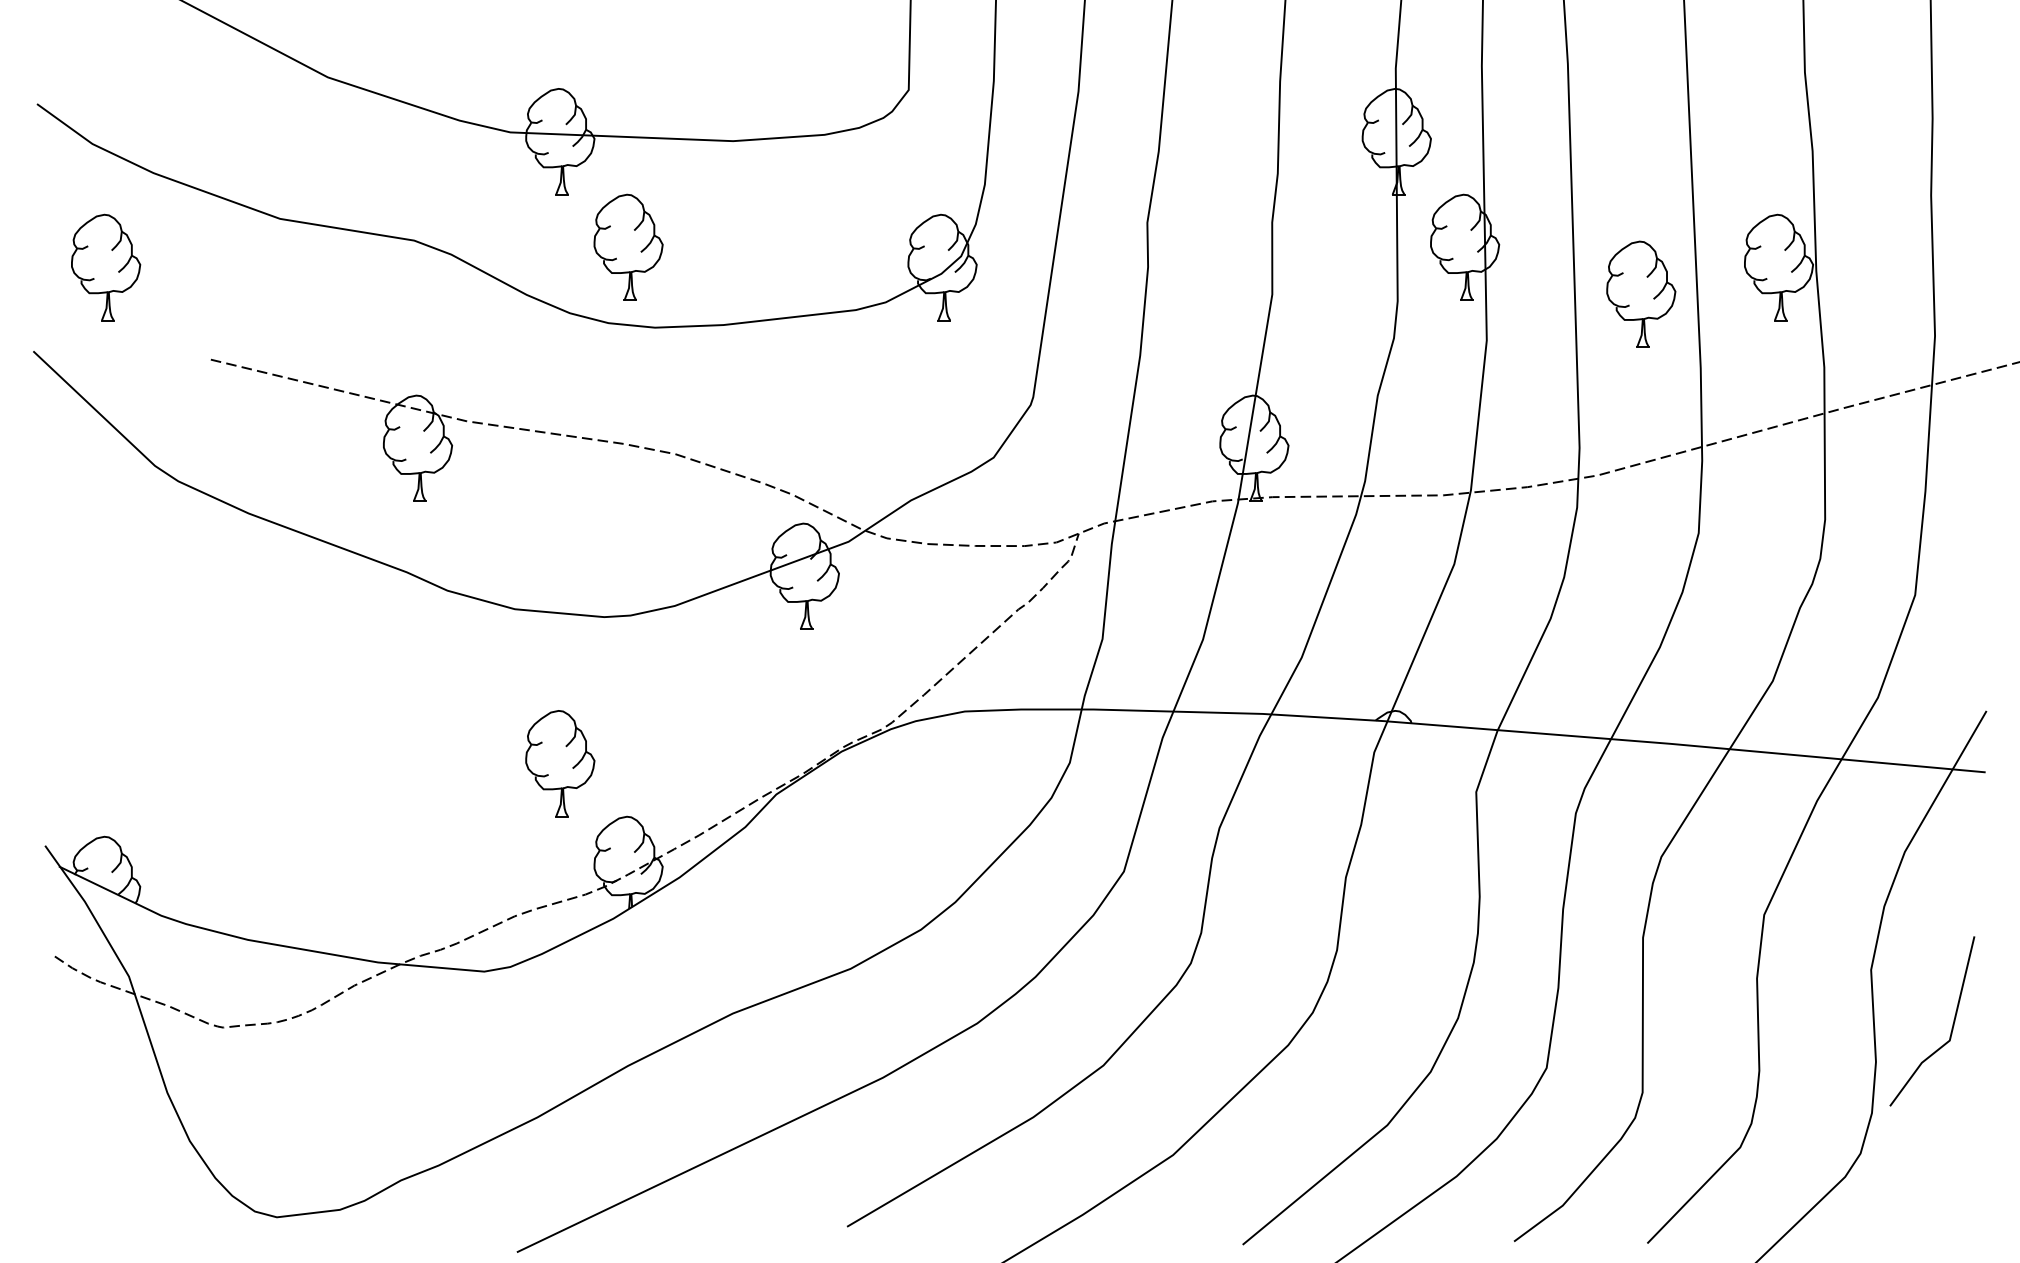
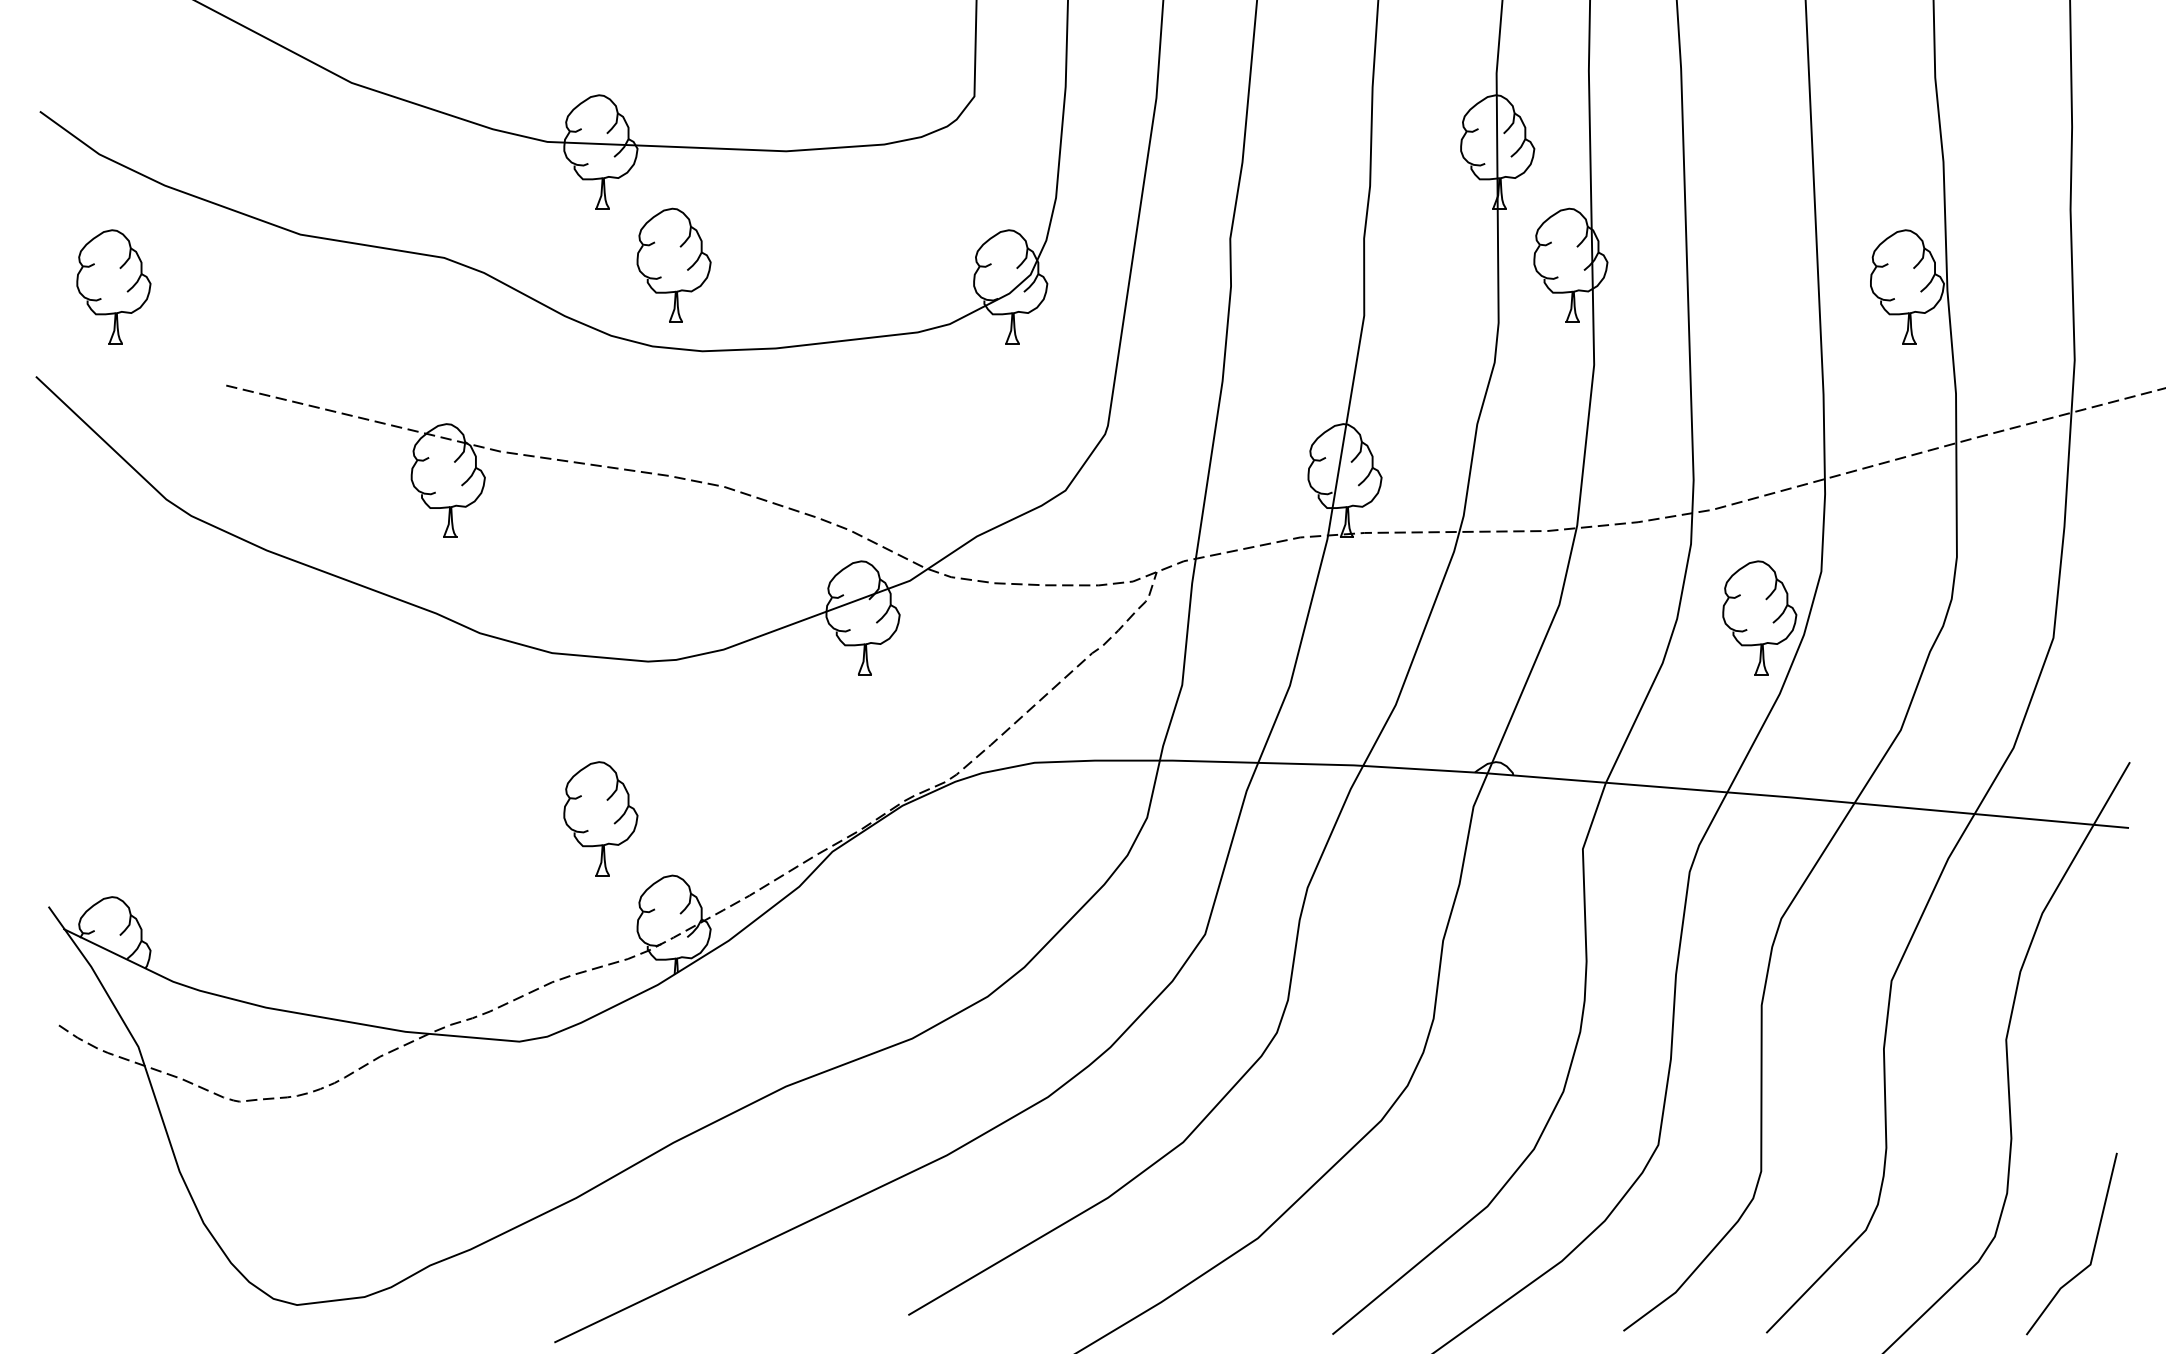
part: (1641, 293) -> (1760, 616), moved
line: (1952, 1023) -> (2093, 1246), moved

